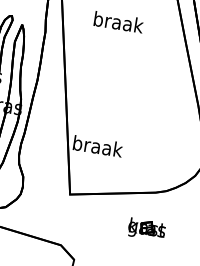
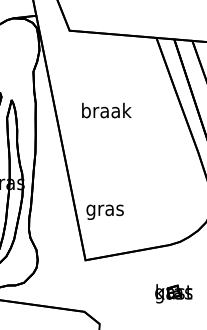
text: (118, 22) -> (106, 110), moved
text: (97, 147) -> (105, 209), braak -> gras
part: (146, 229) -> (173, 293), moved

